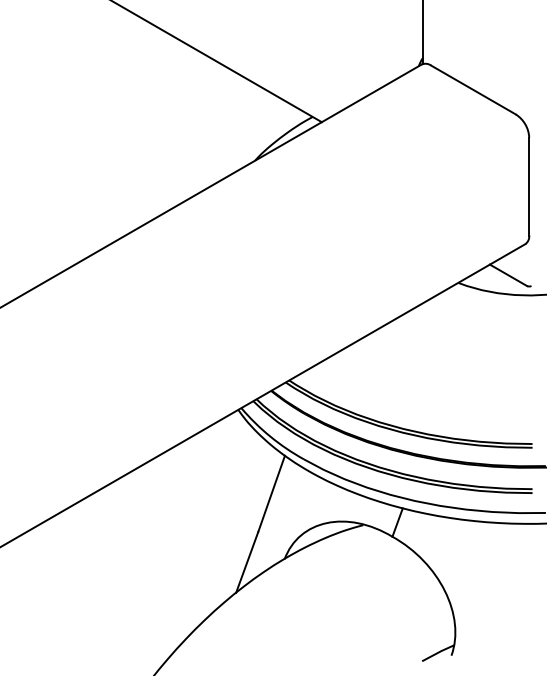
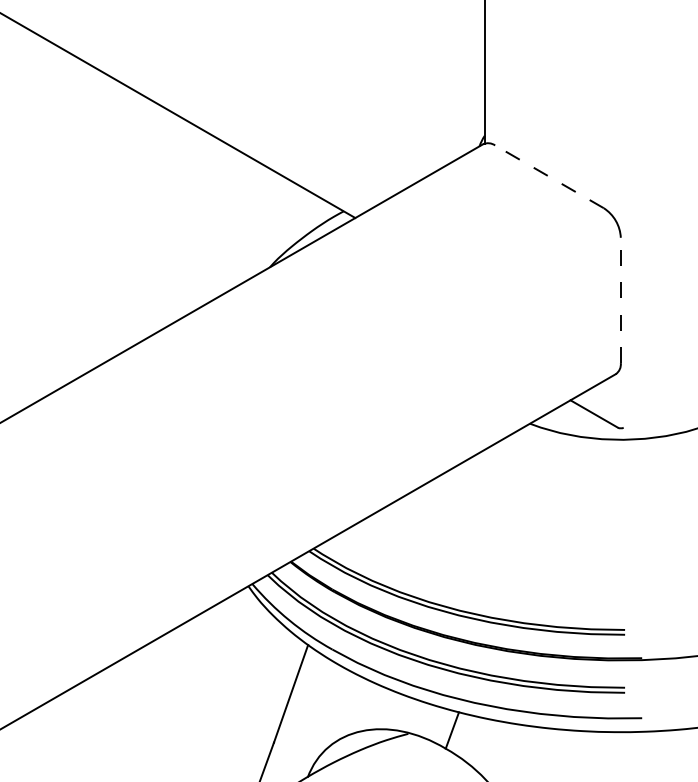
line: (473, 89) -> (549, 176), solid -> dashed
line: (529, 186) -> (621, 300), solid -> dashed

